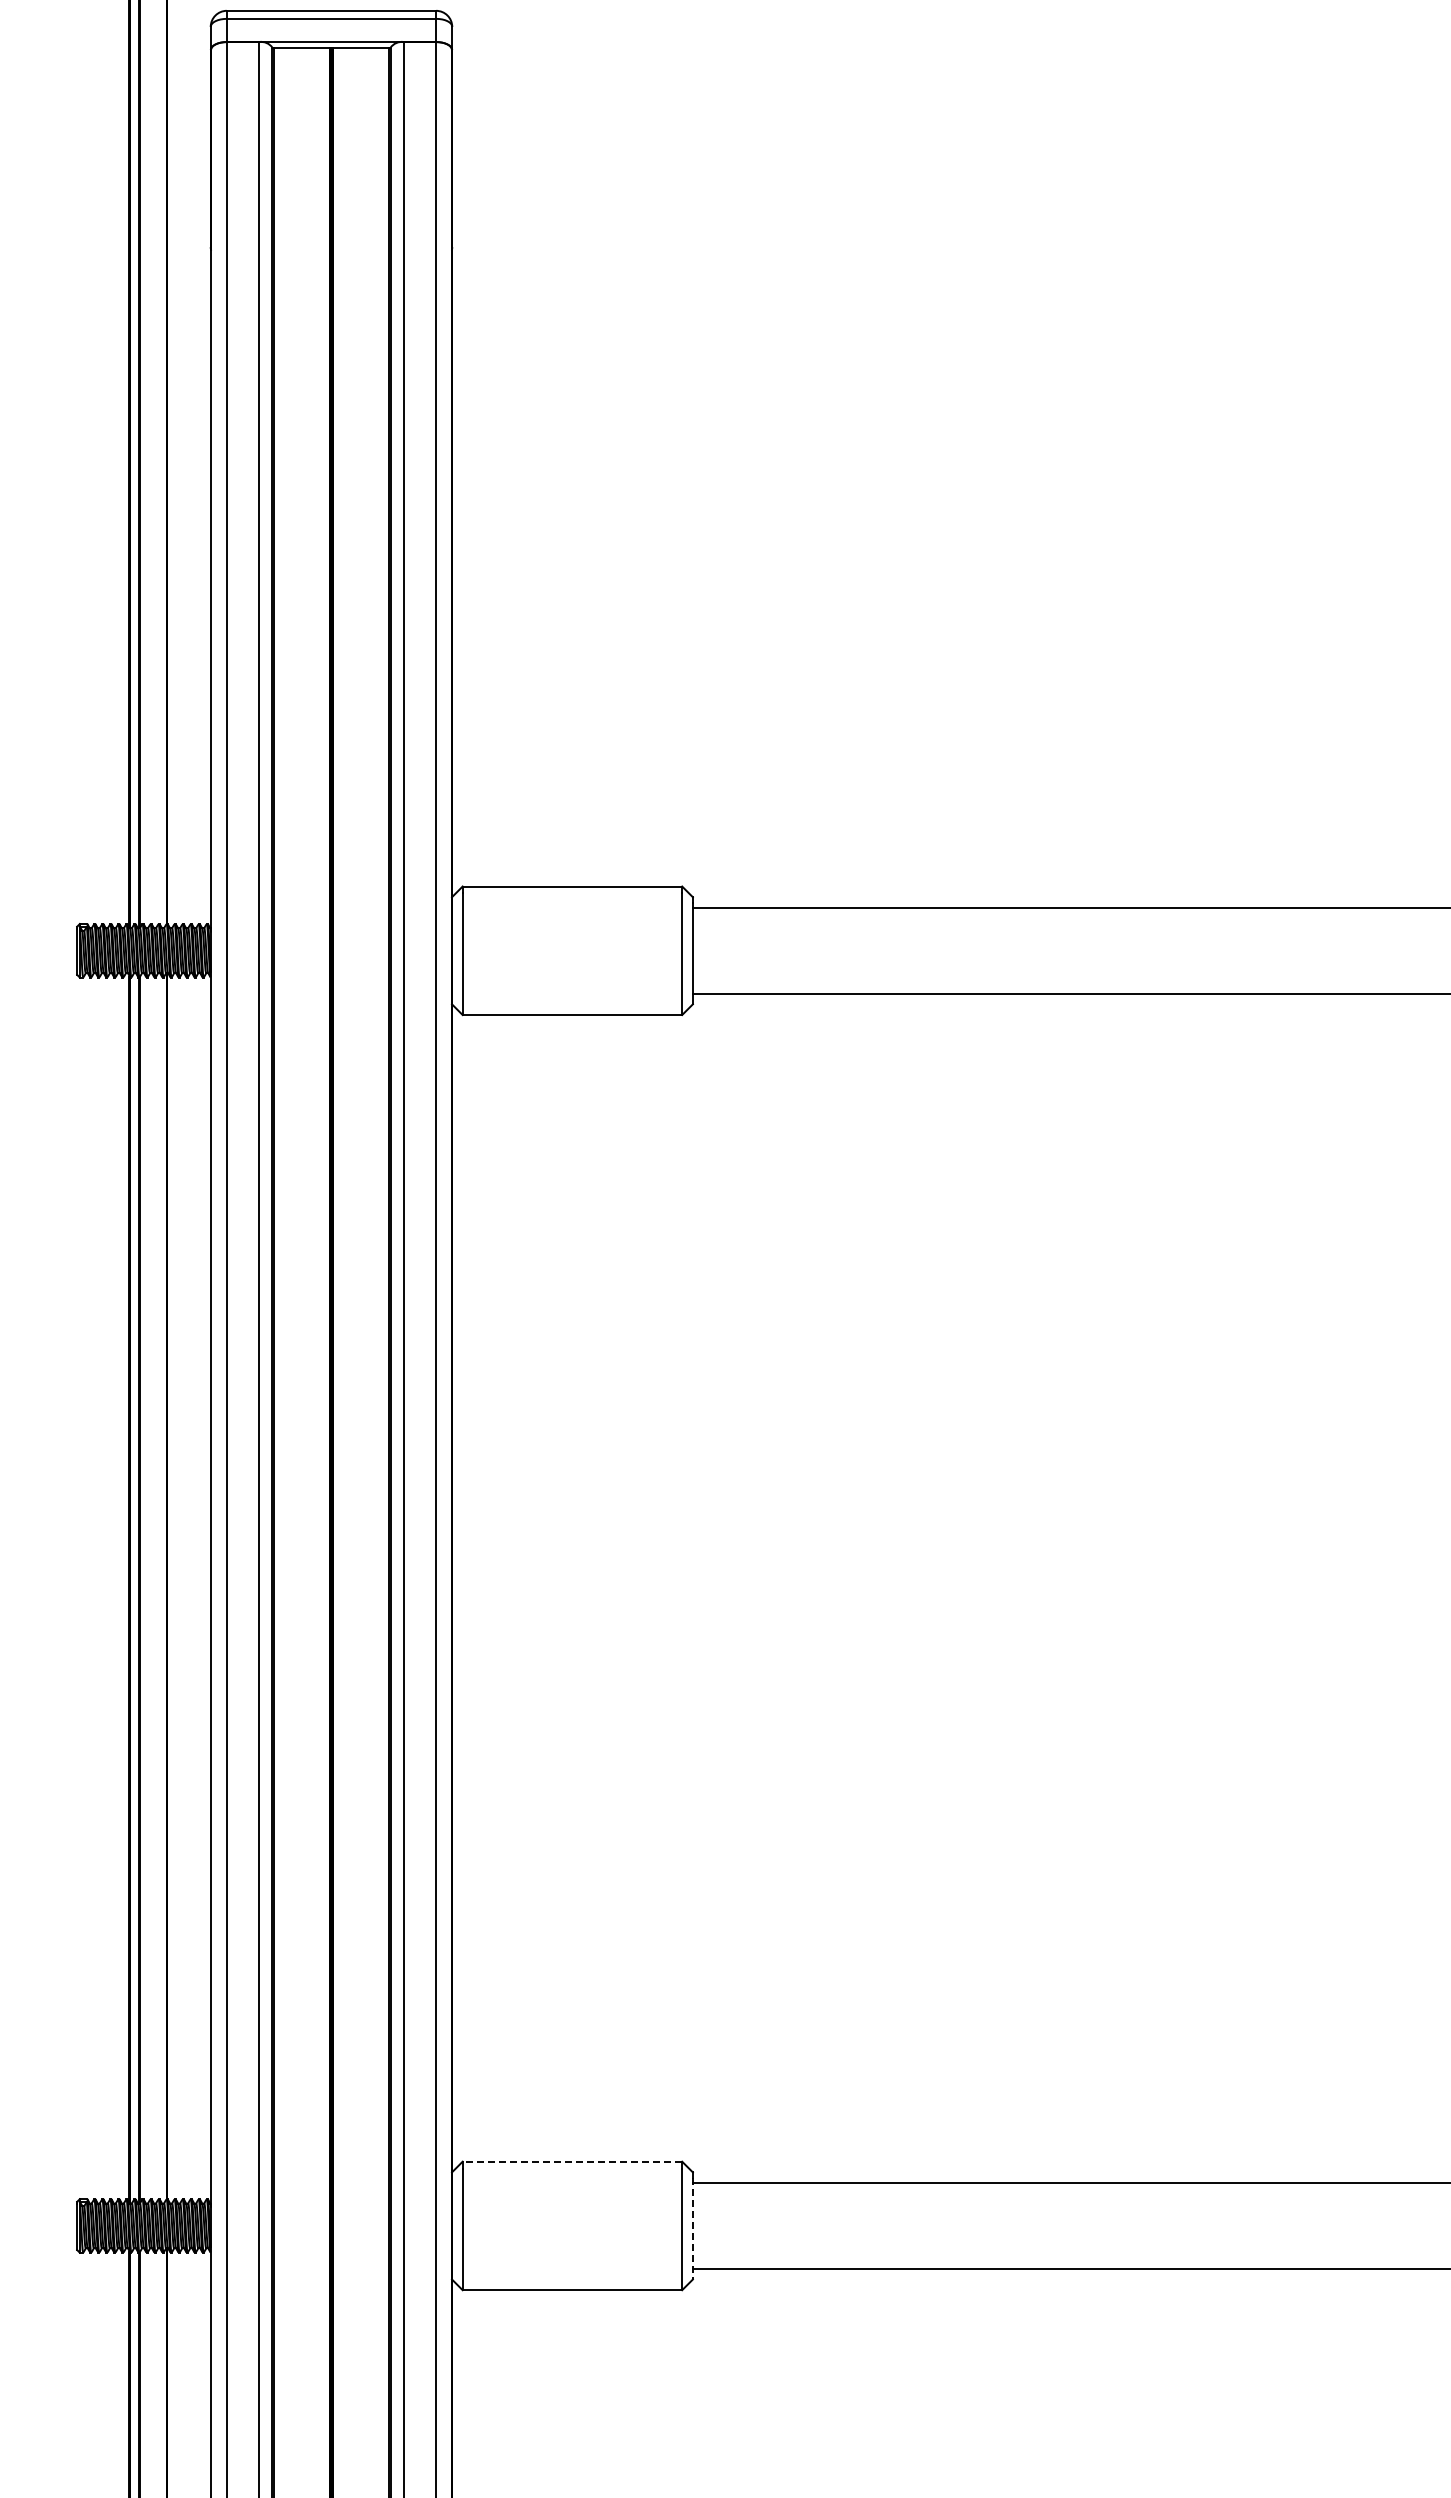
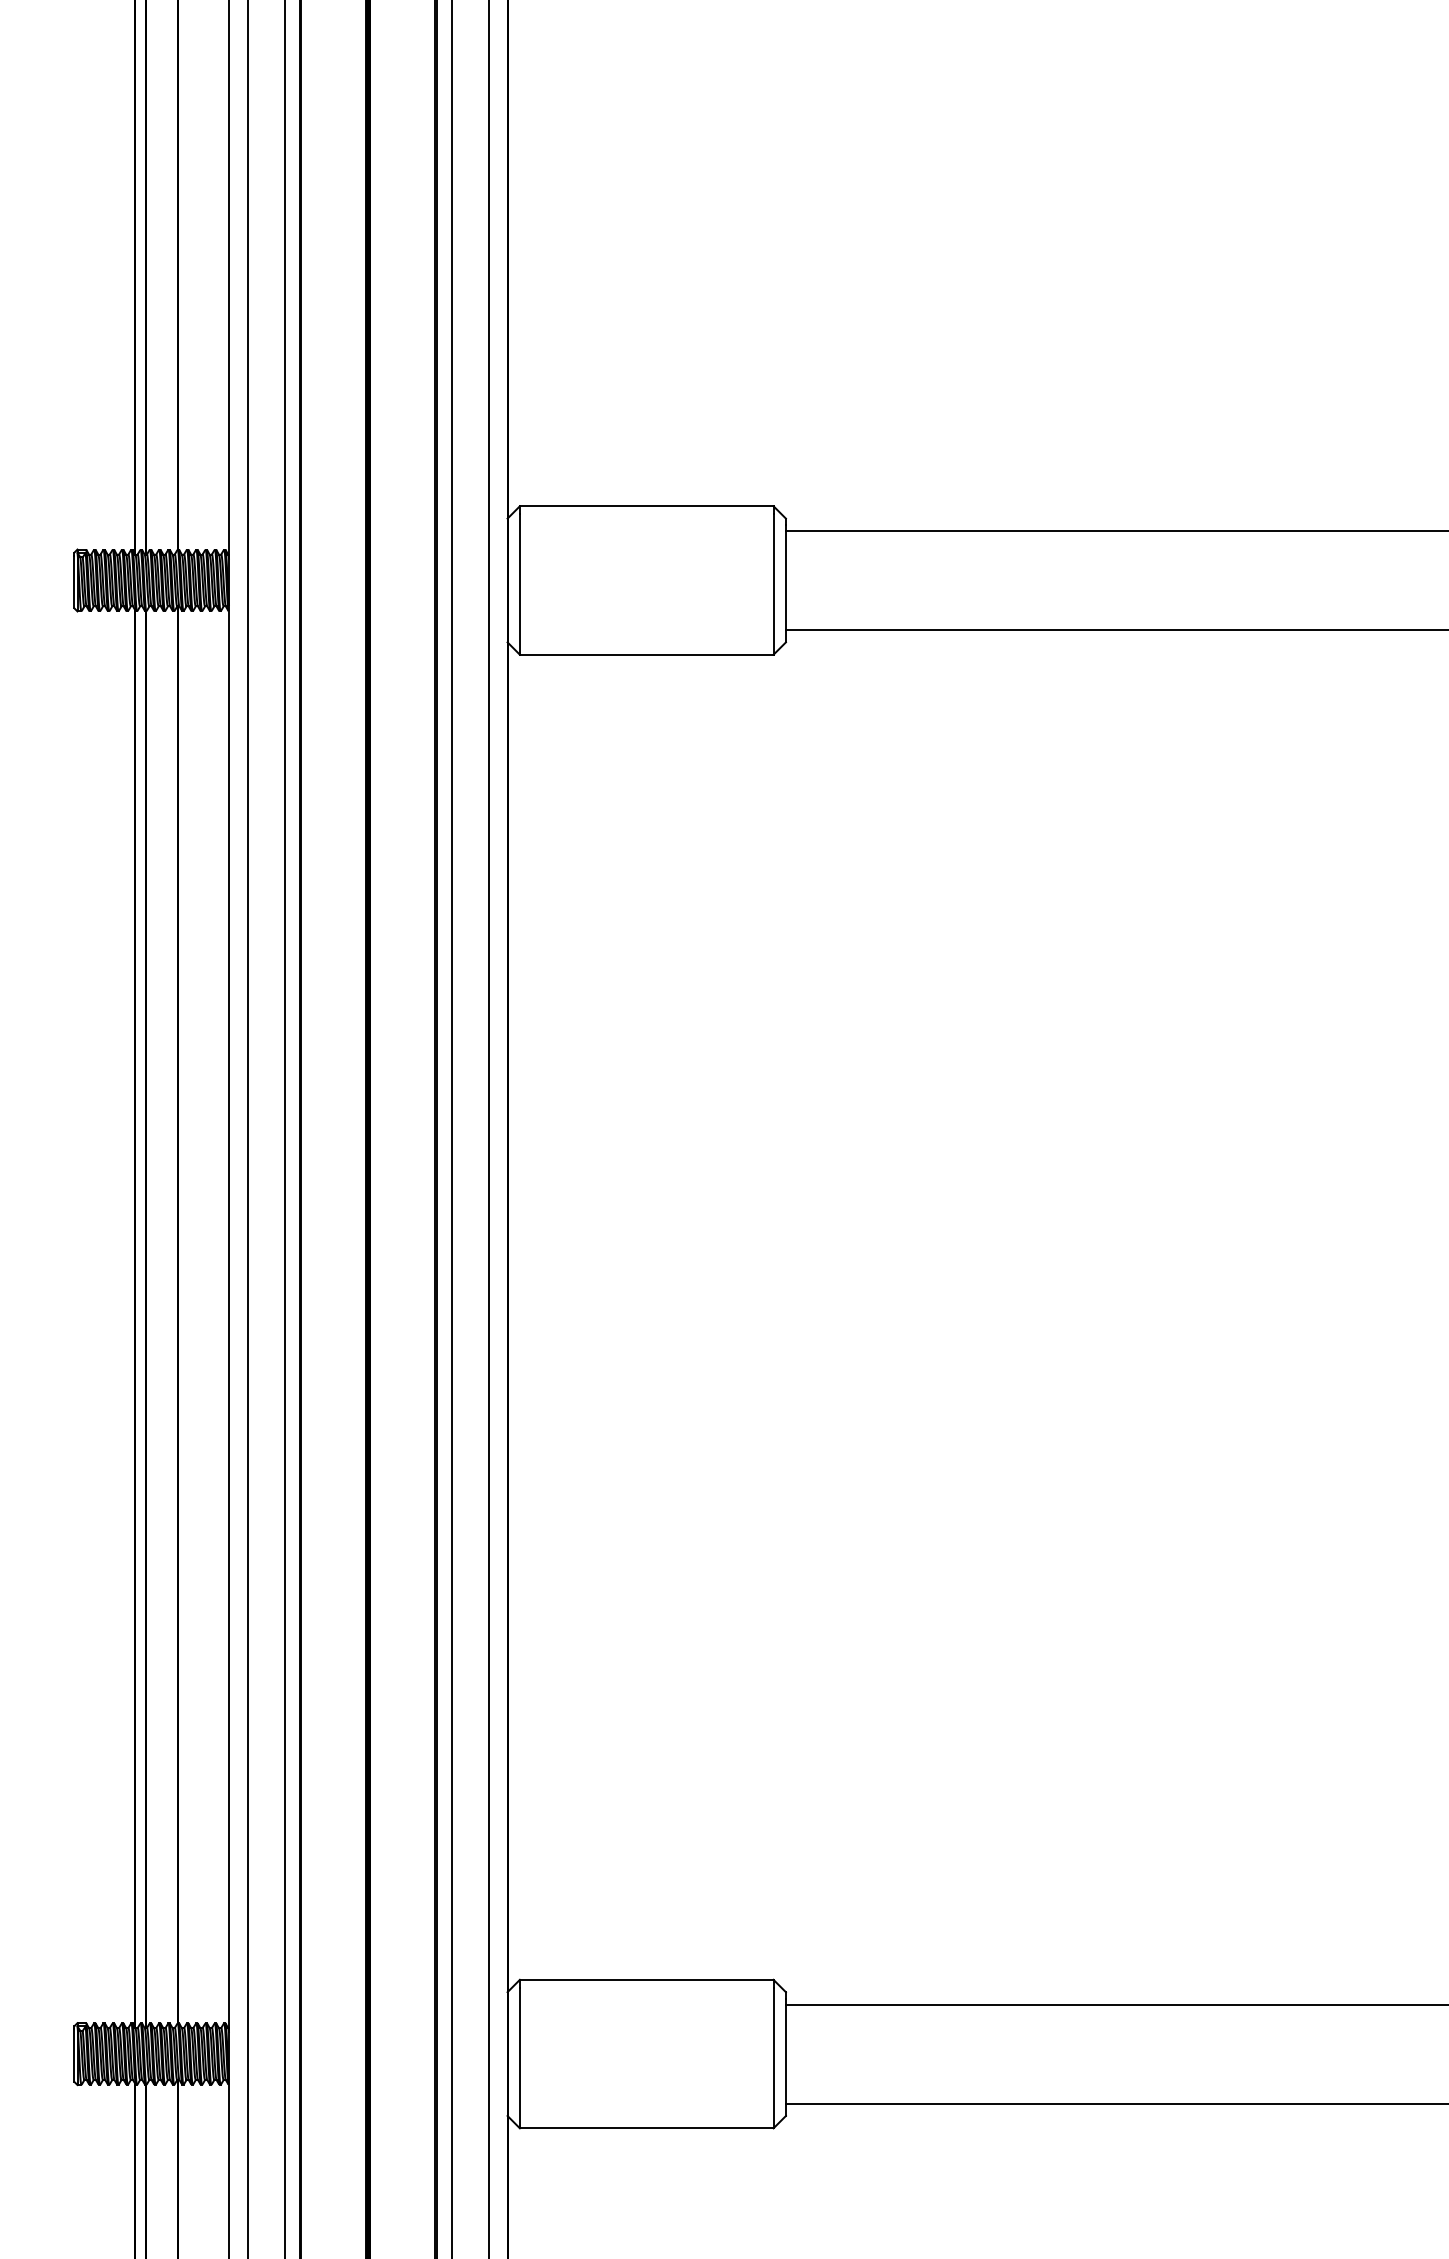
line: (572, 2161) -> (646, 1979), dashed -> solid
line: (692, 2228) -> (785, 2057), dashed -> solid

